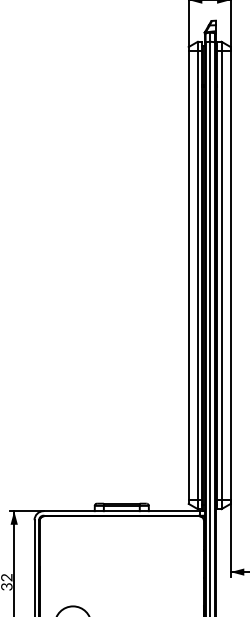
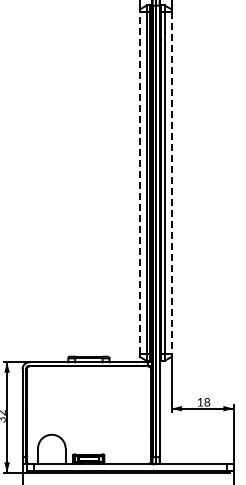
line: (188, 275) -> (139, 183), solid -> dashed
line: (230, 275) -> (171, 183), solid -> dashed

